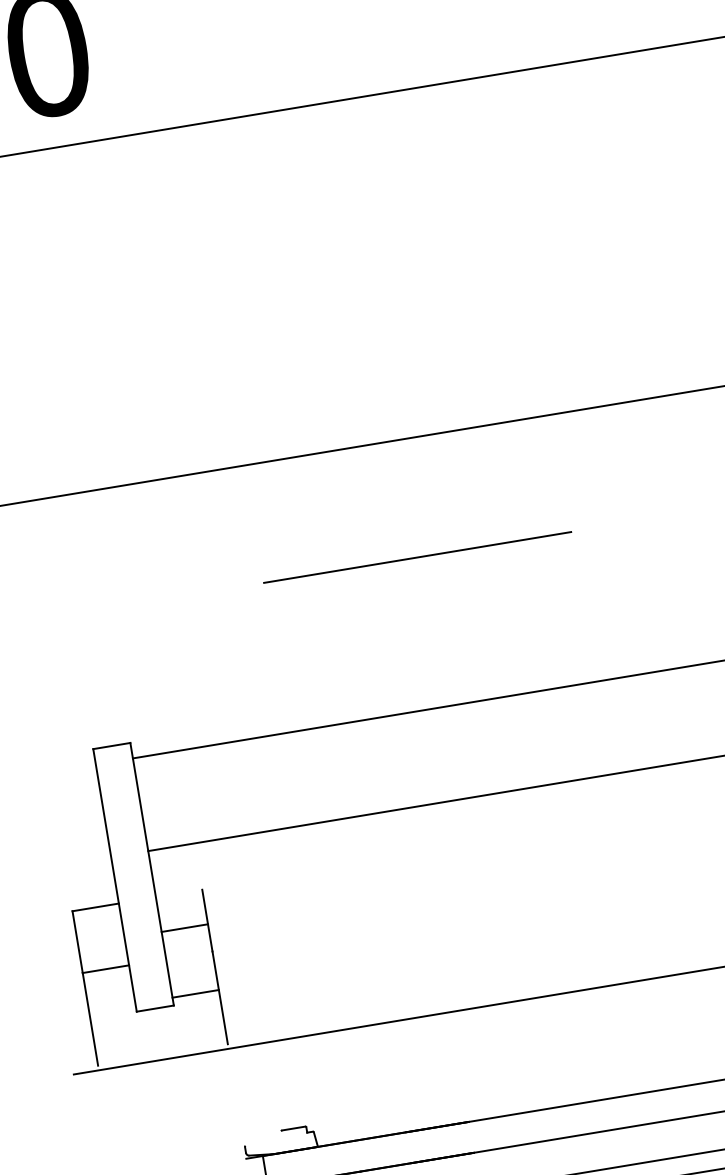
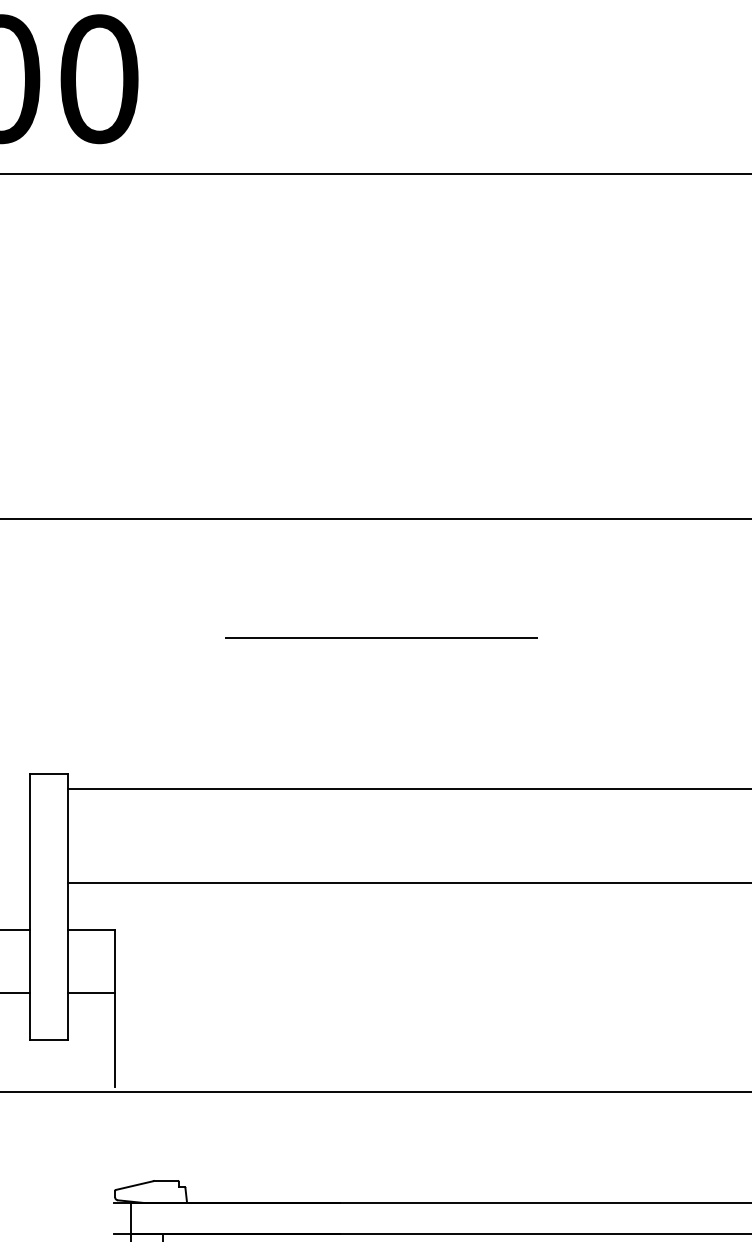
line: (183, 928) -> (90, 930), moved
line: (194, 993) -> (90, 992), moved
line: (263, 1138) -> (134, 1185), added

